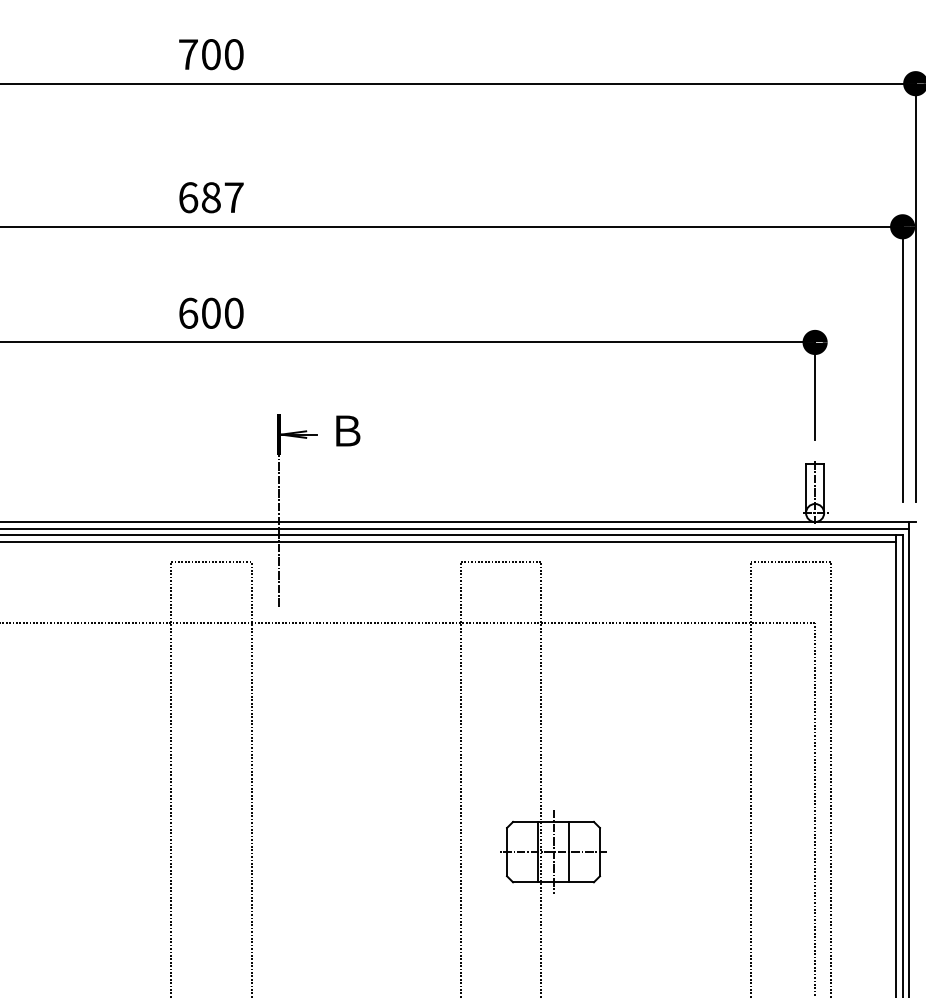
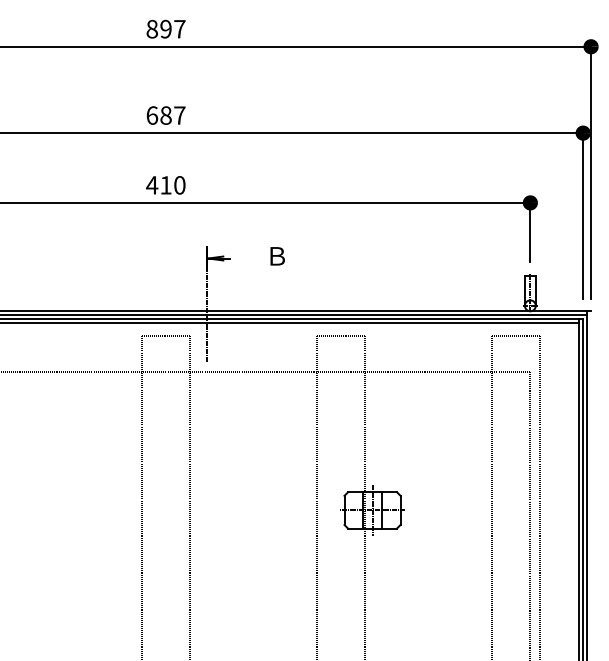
text: (210, 53) -> (165, 28), 700 -> 897
text: (198, 313) -> (158, 185), 600 -> 410
text: (347, 431) -> (277, 256), moved

